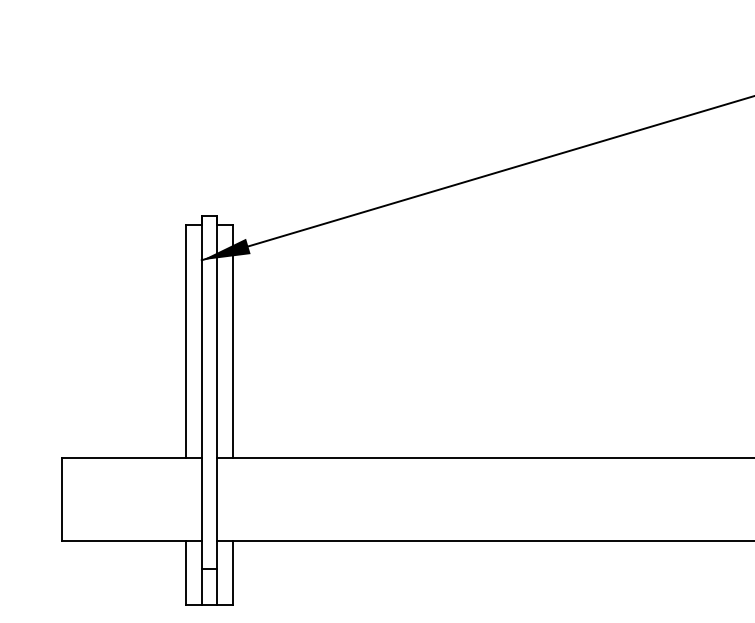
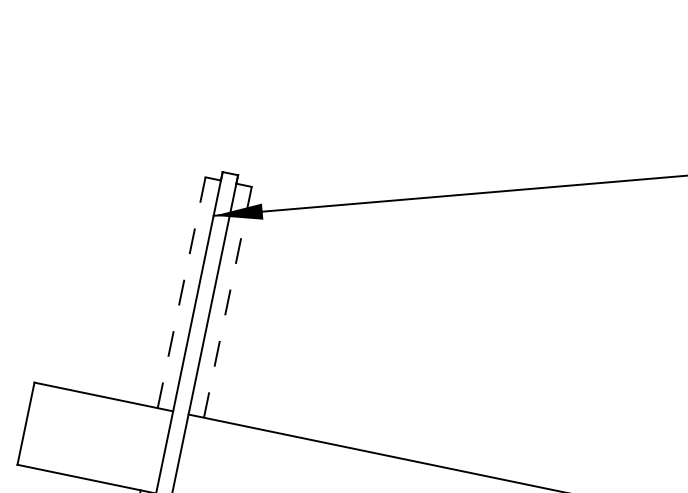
line: (186, 341) -> (181, 293), solid -> dashed
line: (232, 341) -> (227, 302), solid -> dashed

